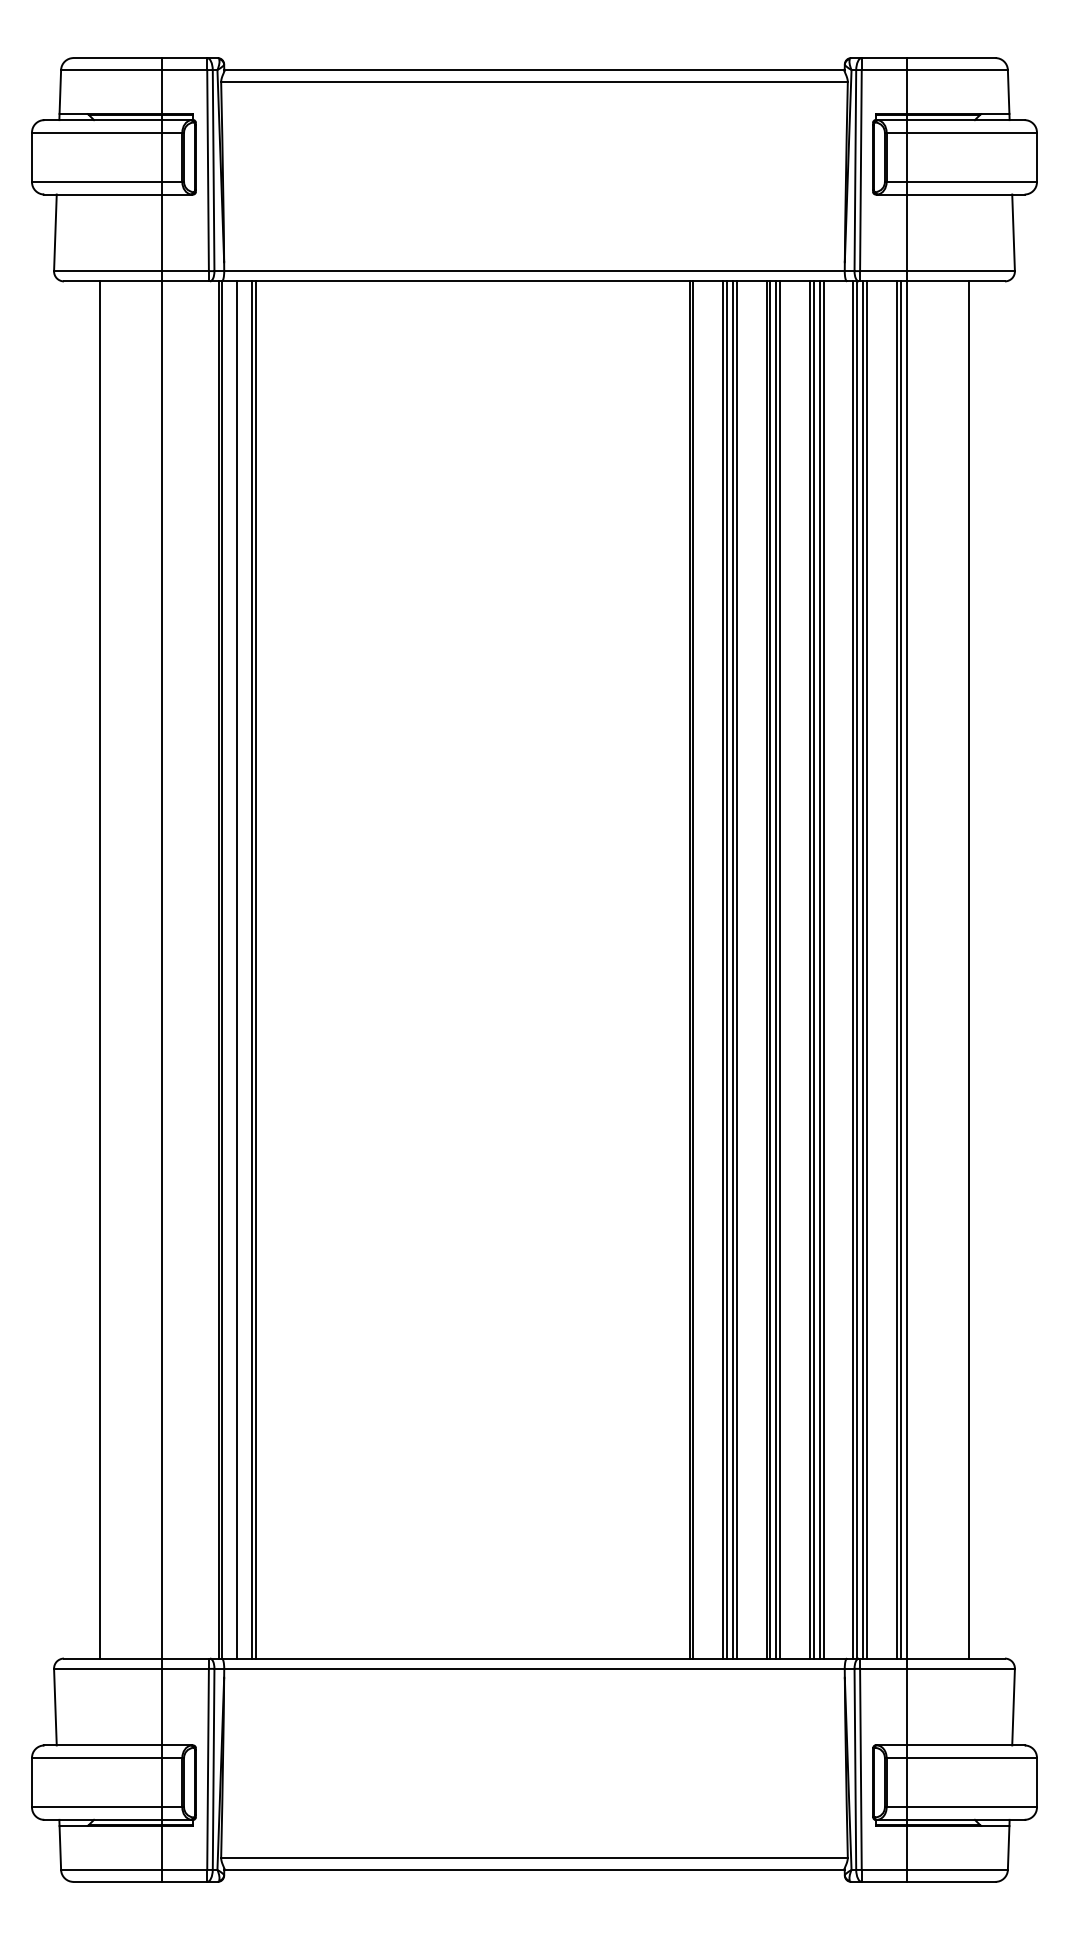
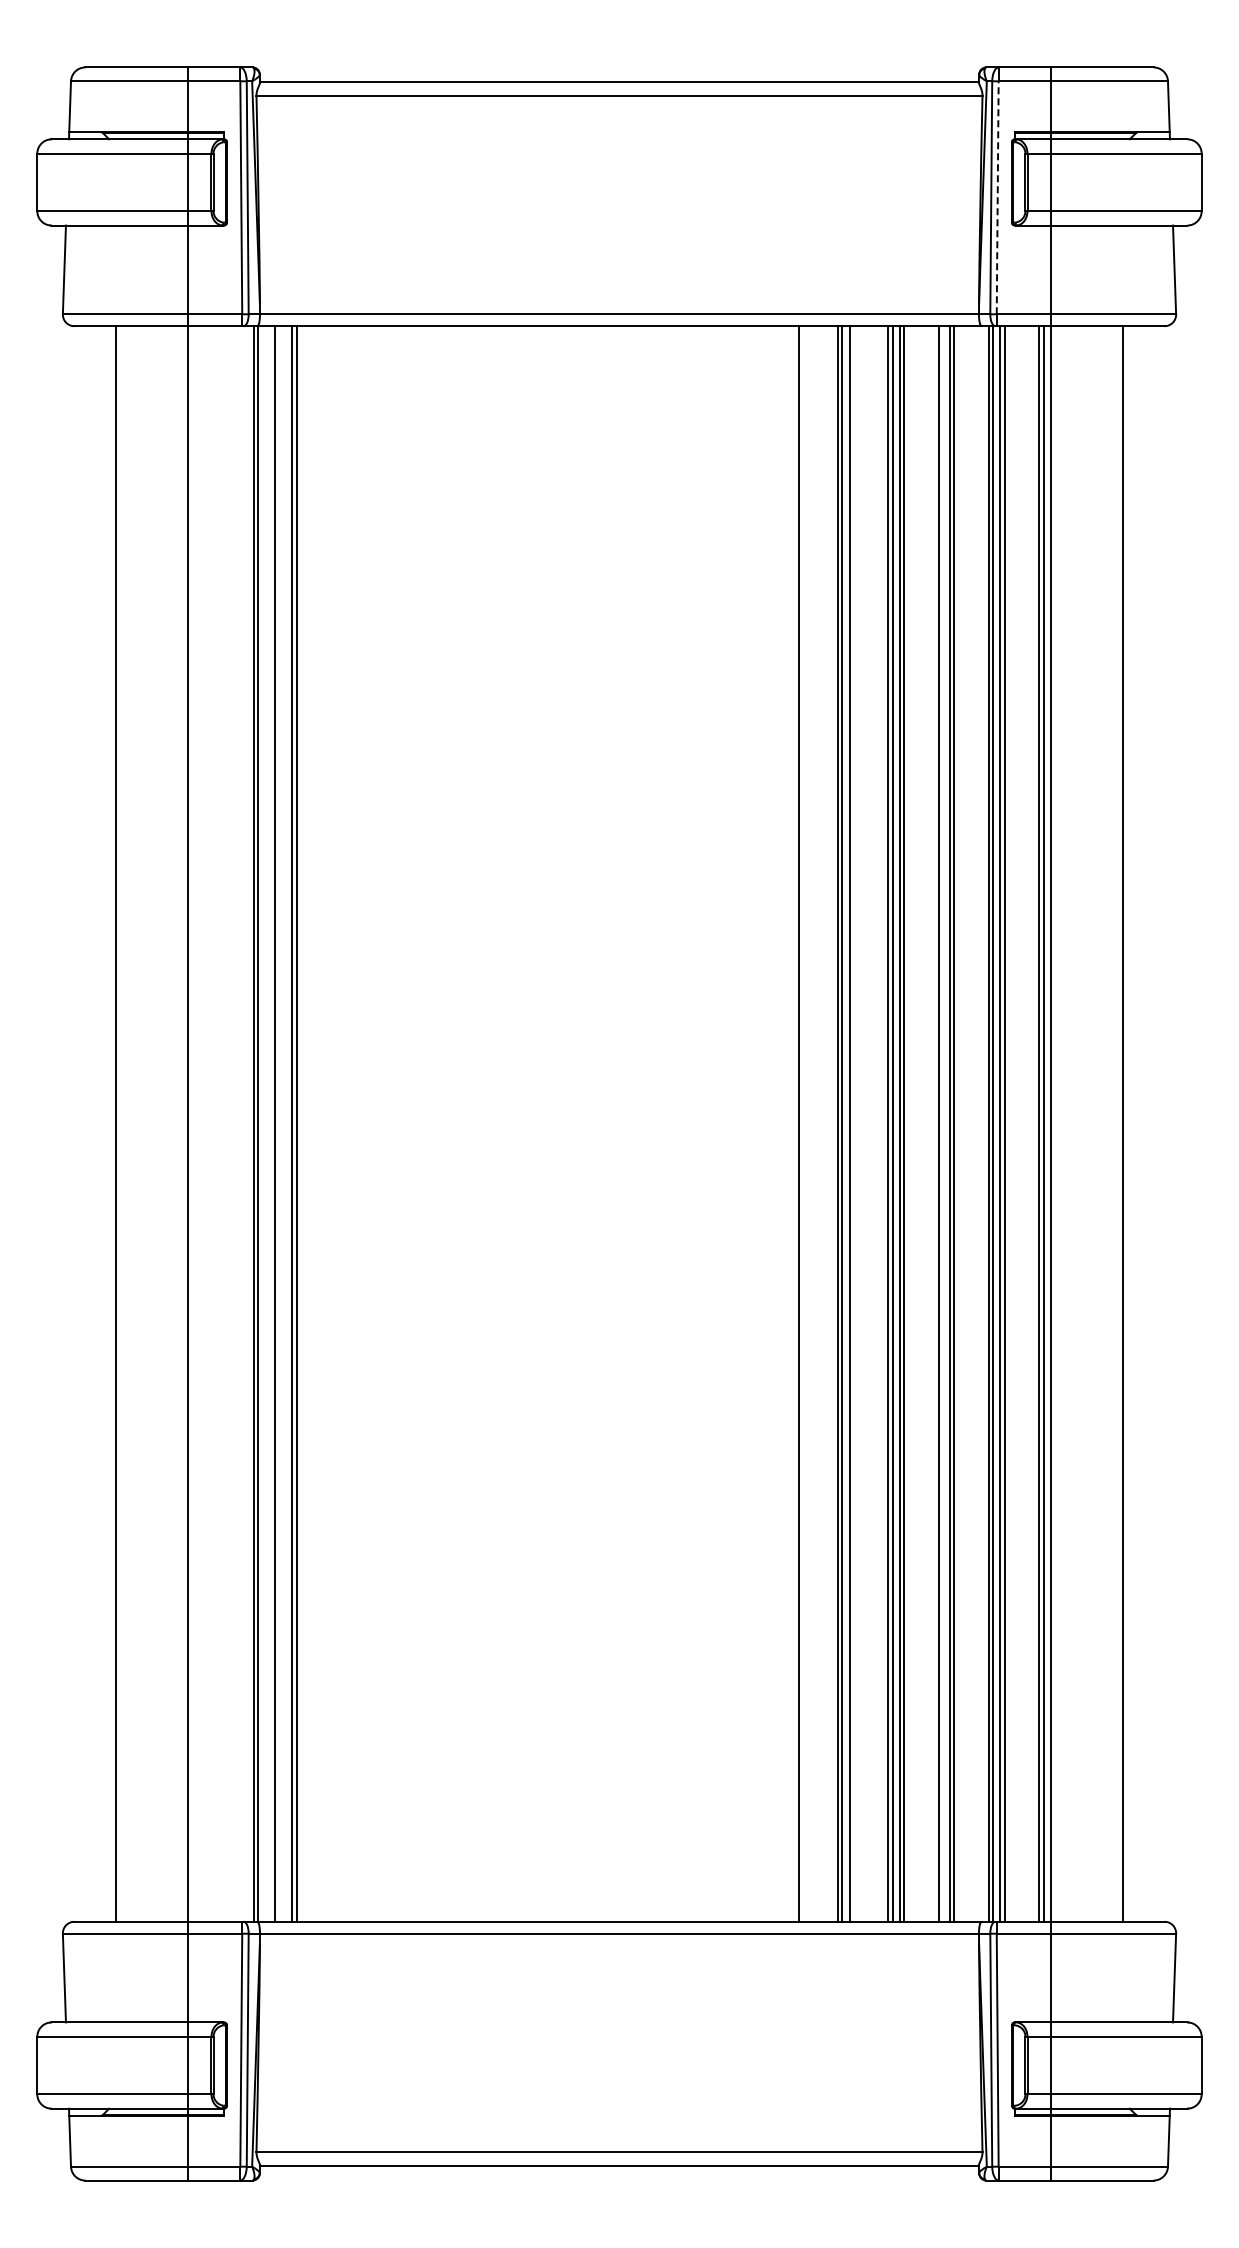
line: (860, 170) -> (997, 197), solid -> dashed
line: (693, 969) -> (803, 1123), removed
line: (736, 969) -> (853, 1123), removed
line: (813, 969) -> (942, 1123), removed

